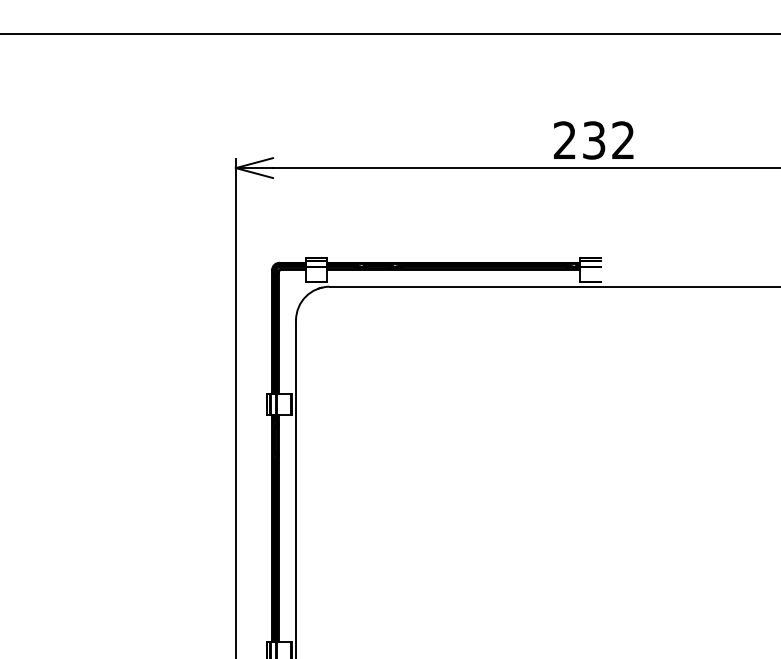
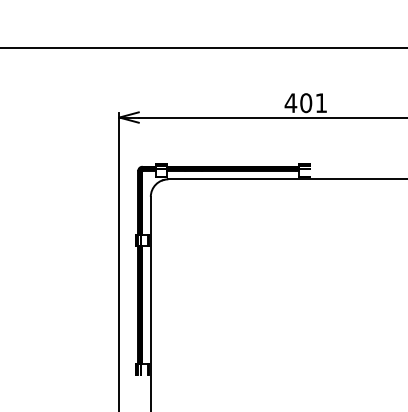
text: (592, 141) -> (305, 103), 232 -> 401

